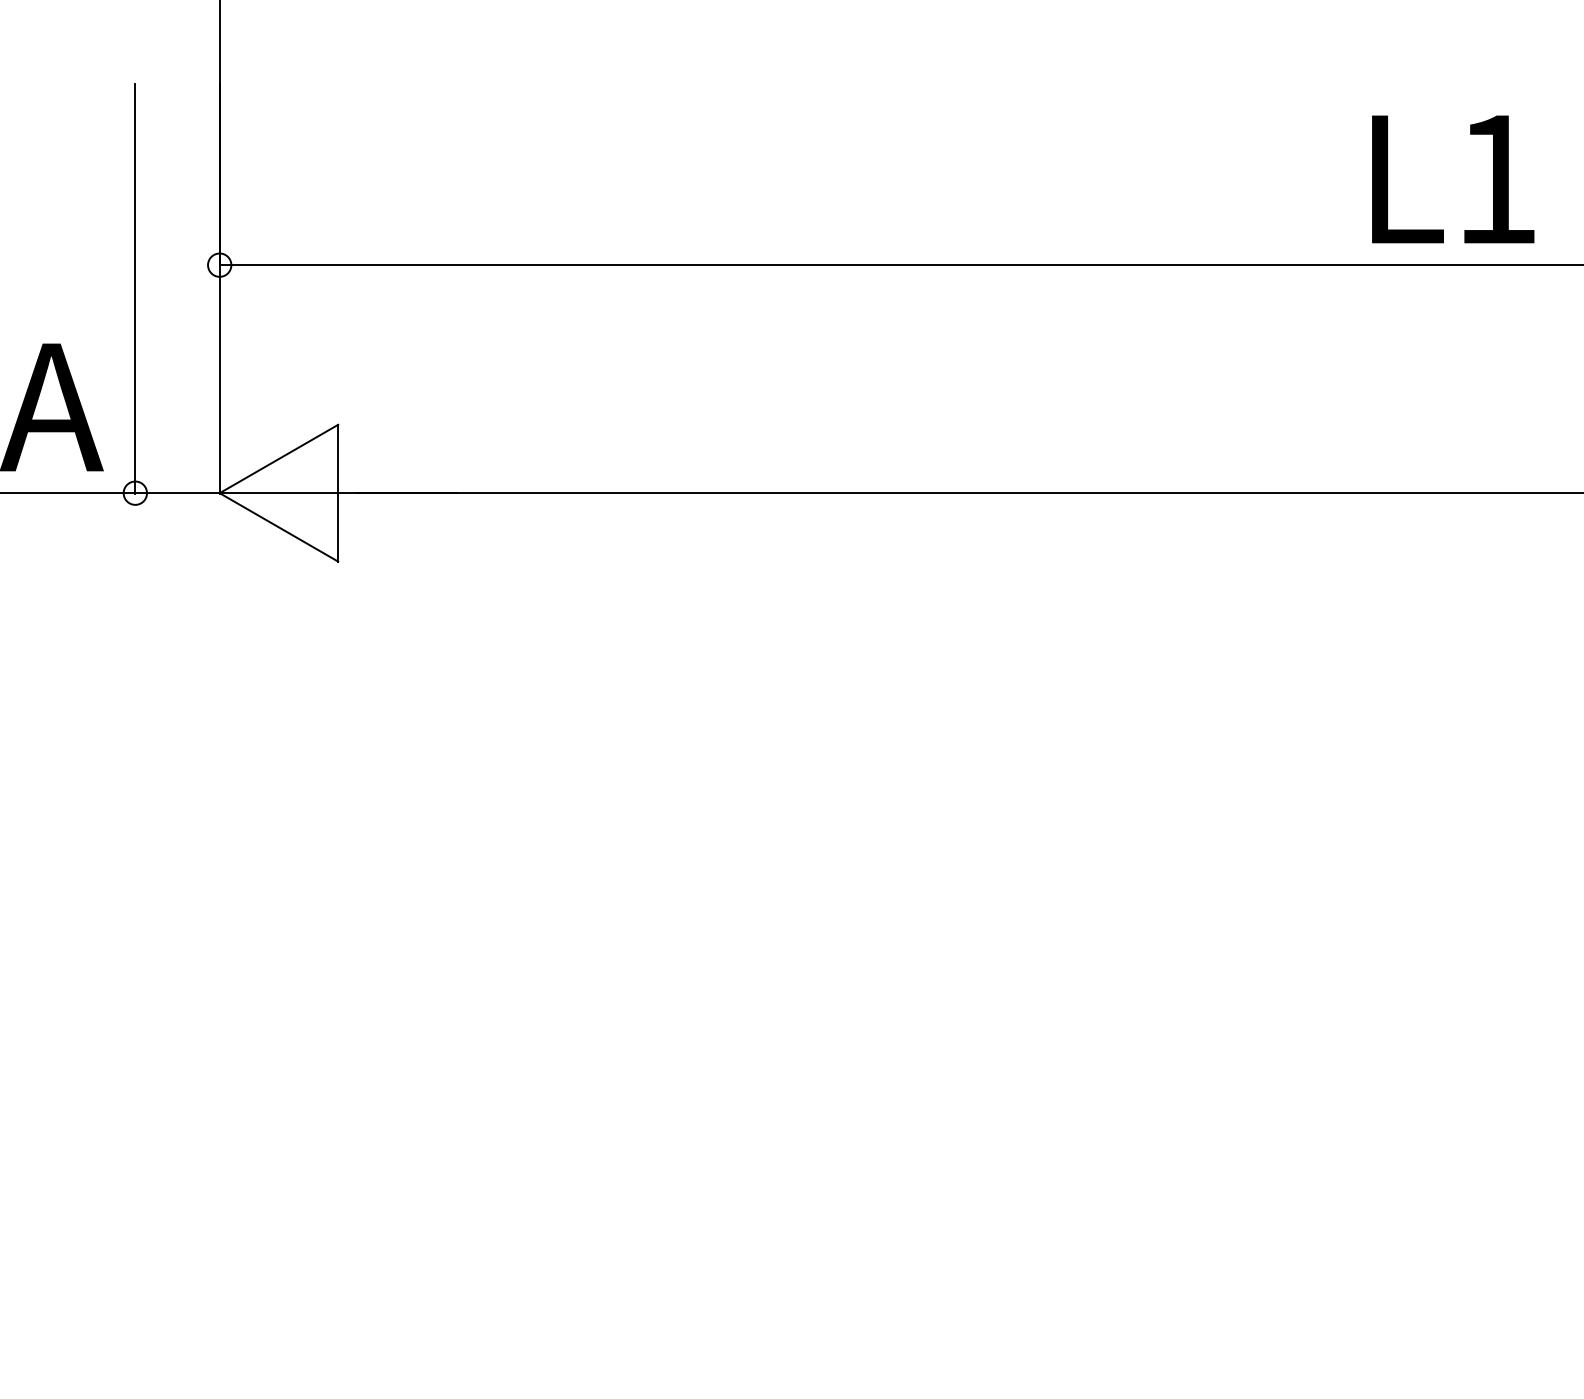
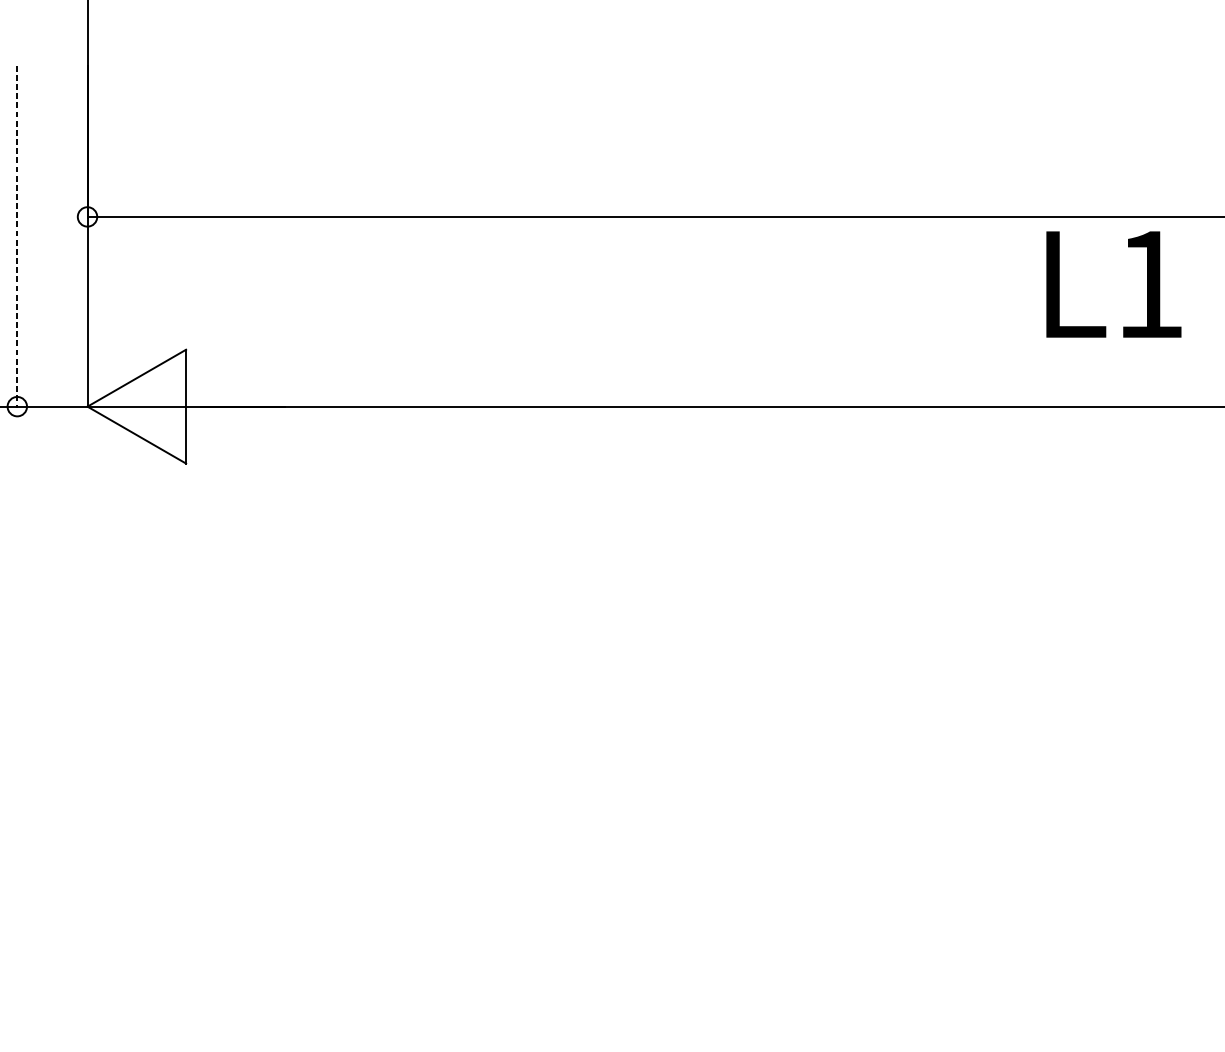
text: (1453, 179) -> (1114, 284), moved
line: (135, 289) -> (17, 237), solid -> dashed

